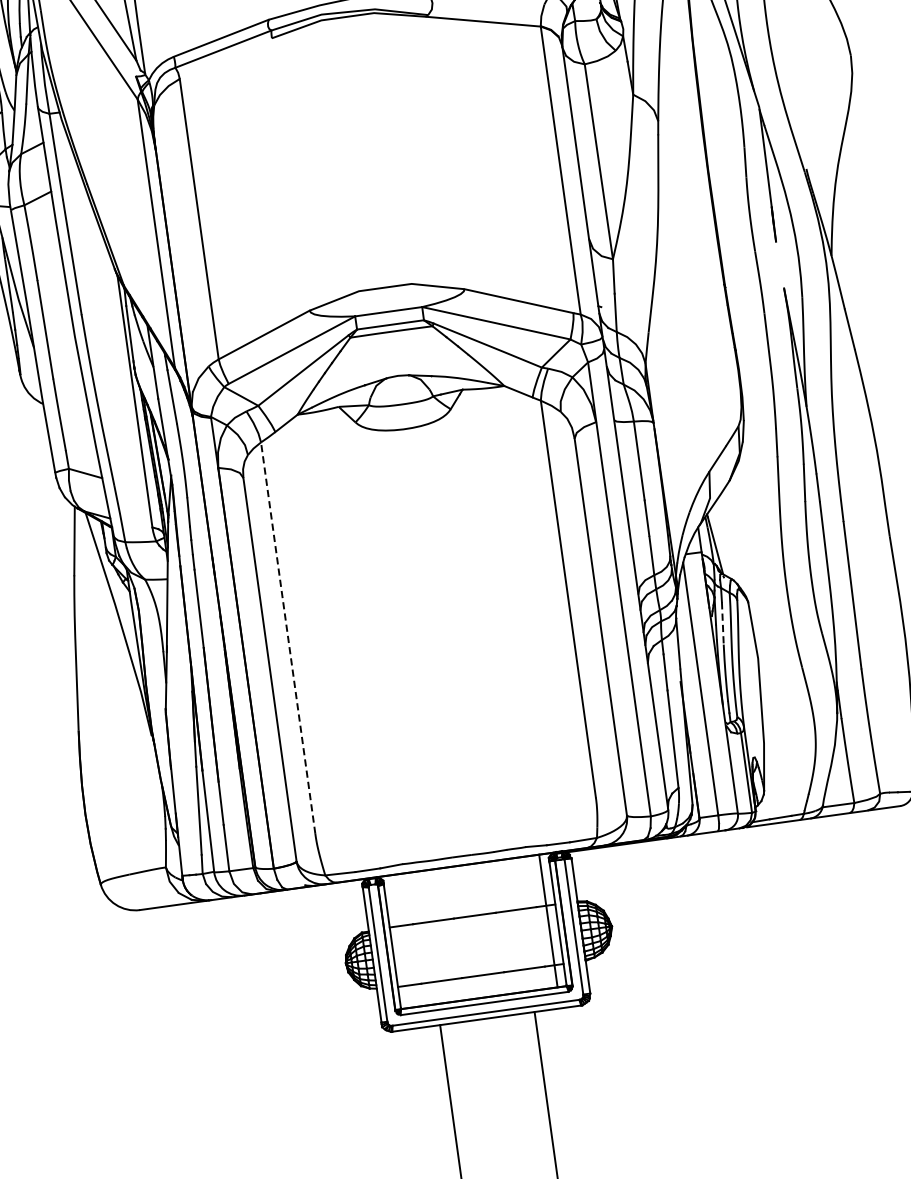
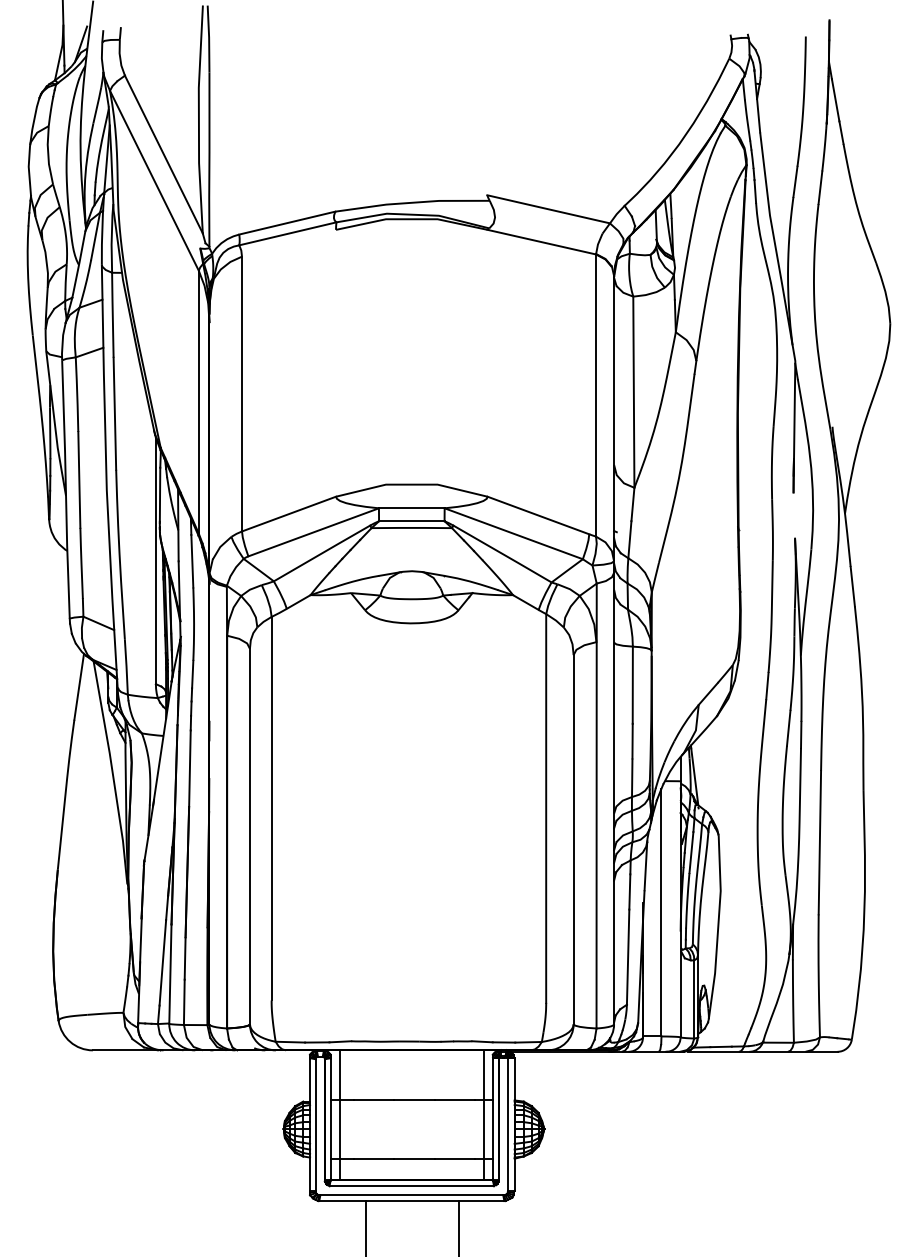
line: (722, 623) -> (691, 852), dashed -> solid
line: (288, 637) -> (271, 808), dashed -> solid
line: (400, 941) -> (339, 1115), added

